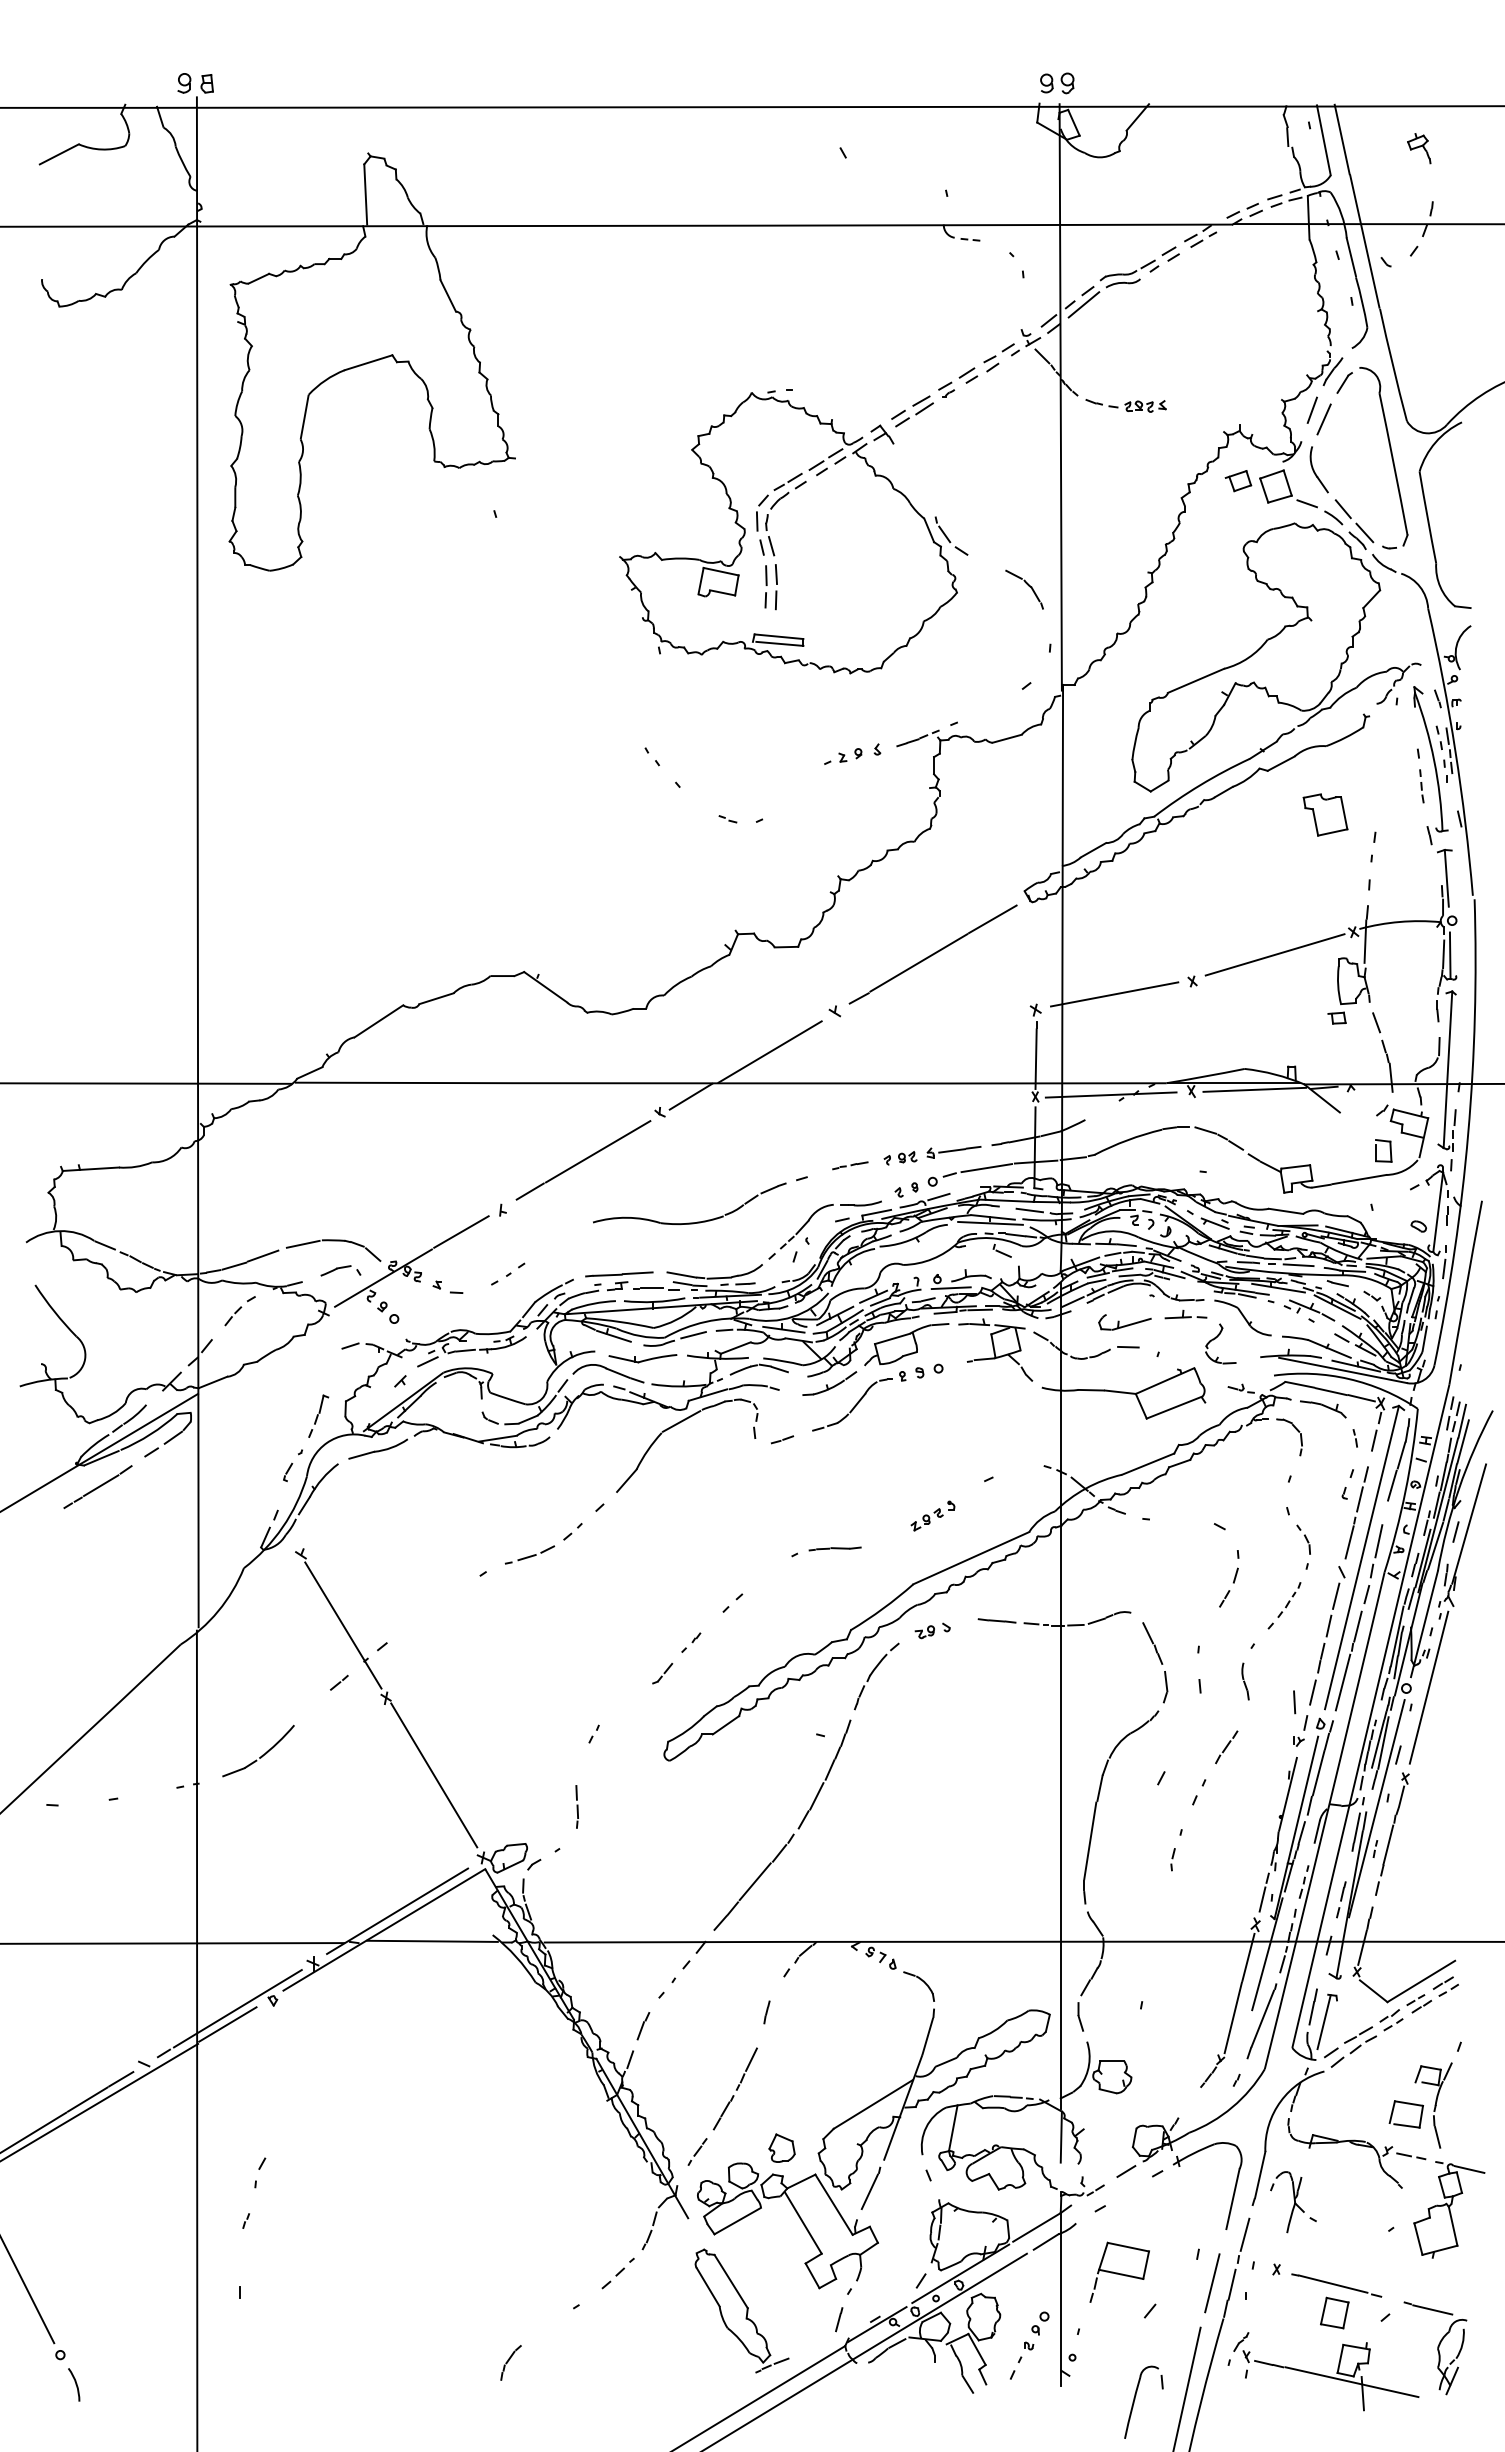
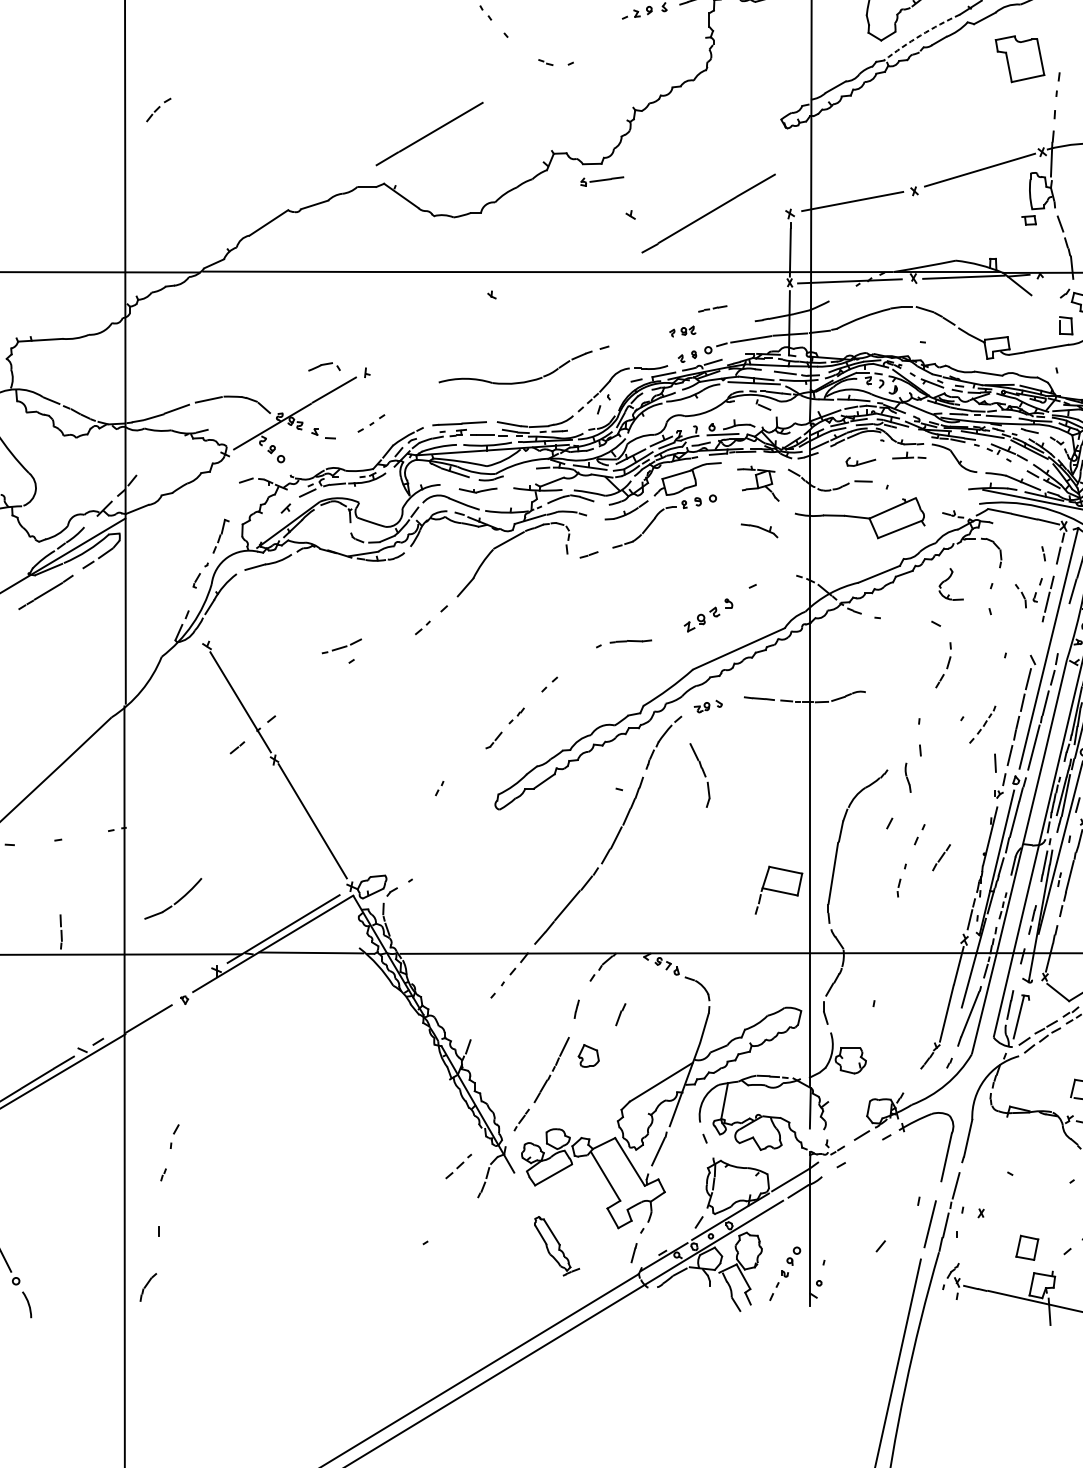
arc: (1200, 785) -> (920, 35), solid -> dashed
part: (1325, 814) -> (1019, 58), size x1.4
line: (932, 954) -> (708, 213), moved
line: (769, 1051) -> (578, 246), removed
line: (690, 1096) -> (516, 282), removed
part: (953, 1152) -> (601, 181), moved
line: (583, 1160) -> (429, 134), moved
part: (850, 1165) -> (712, 308), moved
part: (340, 1270) -> (324, 366), moved
part: (239, 1311) -> (158, 110), moved
part: (1124, 1322) -> (860, 461), size x0.7
line: (693, 1335) -> (518, 472), removed
part: (1216, 1338) -> (947, 580), moved
part: (995, 1349) -> (758, 483), size x0.7
part: (642, 1358) -> (478, 490), size x0.7
part: (1323, 1409) -> (759, 530), moved
part: (932, 1515) -> (708, 615), size x1.4
part: (1303, 1539) -> (1020, 595), moved
line: (1378, 1541) -> (1062, 635), removed
line: (1349, 1542) -> (1039, 636), removed
part: (530, 1554) -> (342, 645), moved
part: (1284, 1605) -> (982, 724), moved
part: (1155, 1662) -> (700, 775), moved
part: (1245, 1681) -> (908, 777), moved
part: (1226, 1747) -> (941, 857), moved
part: (258, 1750) -> (173, 898), moved
line: (576, 1806) -> (60, 931), moved
line: (237, 2008) -> (156, 1006), removed
part: (643, 2026) -> (620, 1014), moved
part: (781, 2147) -> (588, 1055), moved
part: (1293, 2204) -> (994, 1161), removed
part: (1119, 2271) -> (778, 889), moved
part: (617, 2273) -> (458, 1166), moved
line: (1336, 2285) -> (1028, 1226), removed
part: (741, 2310) -> (556, 1245), size x0.6
part: (510, 2362) -> (147, 1287), moved
part: (1135, 2399) -> (869, 1316), removed

